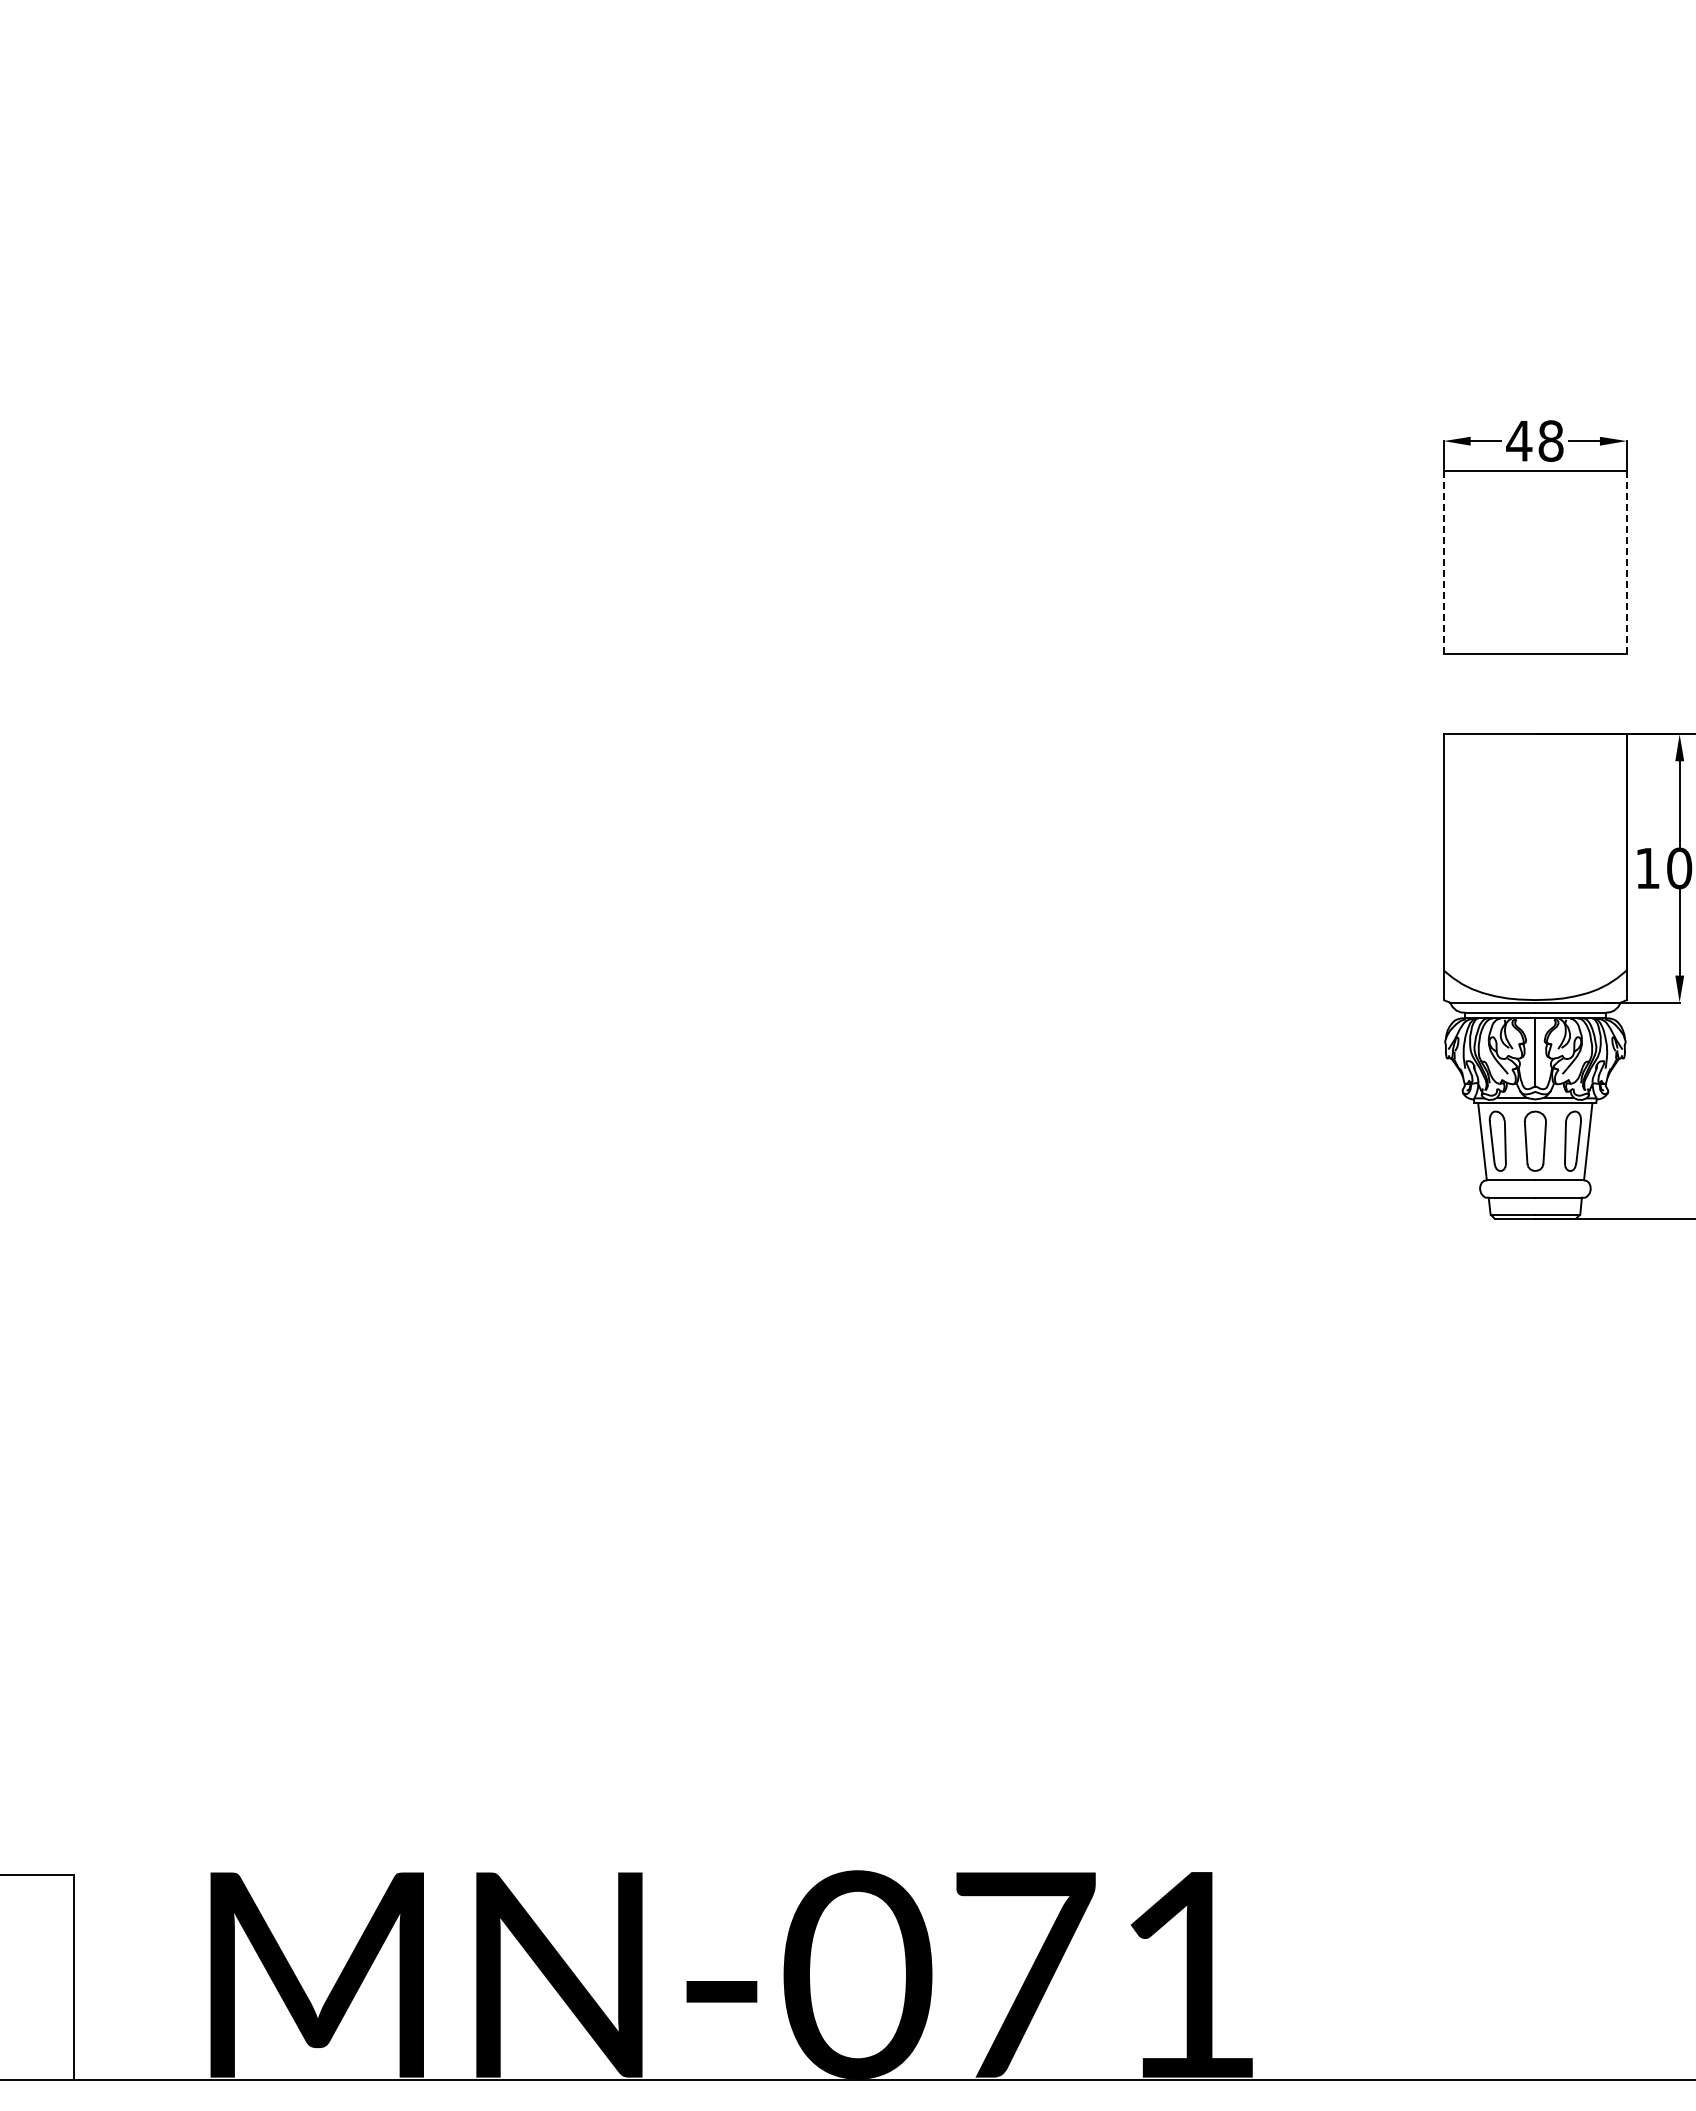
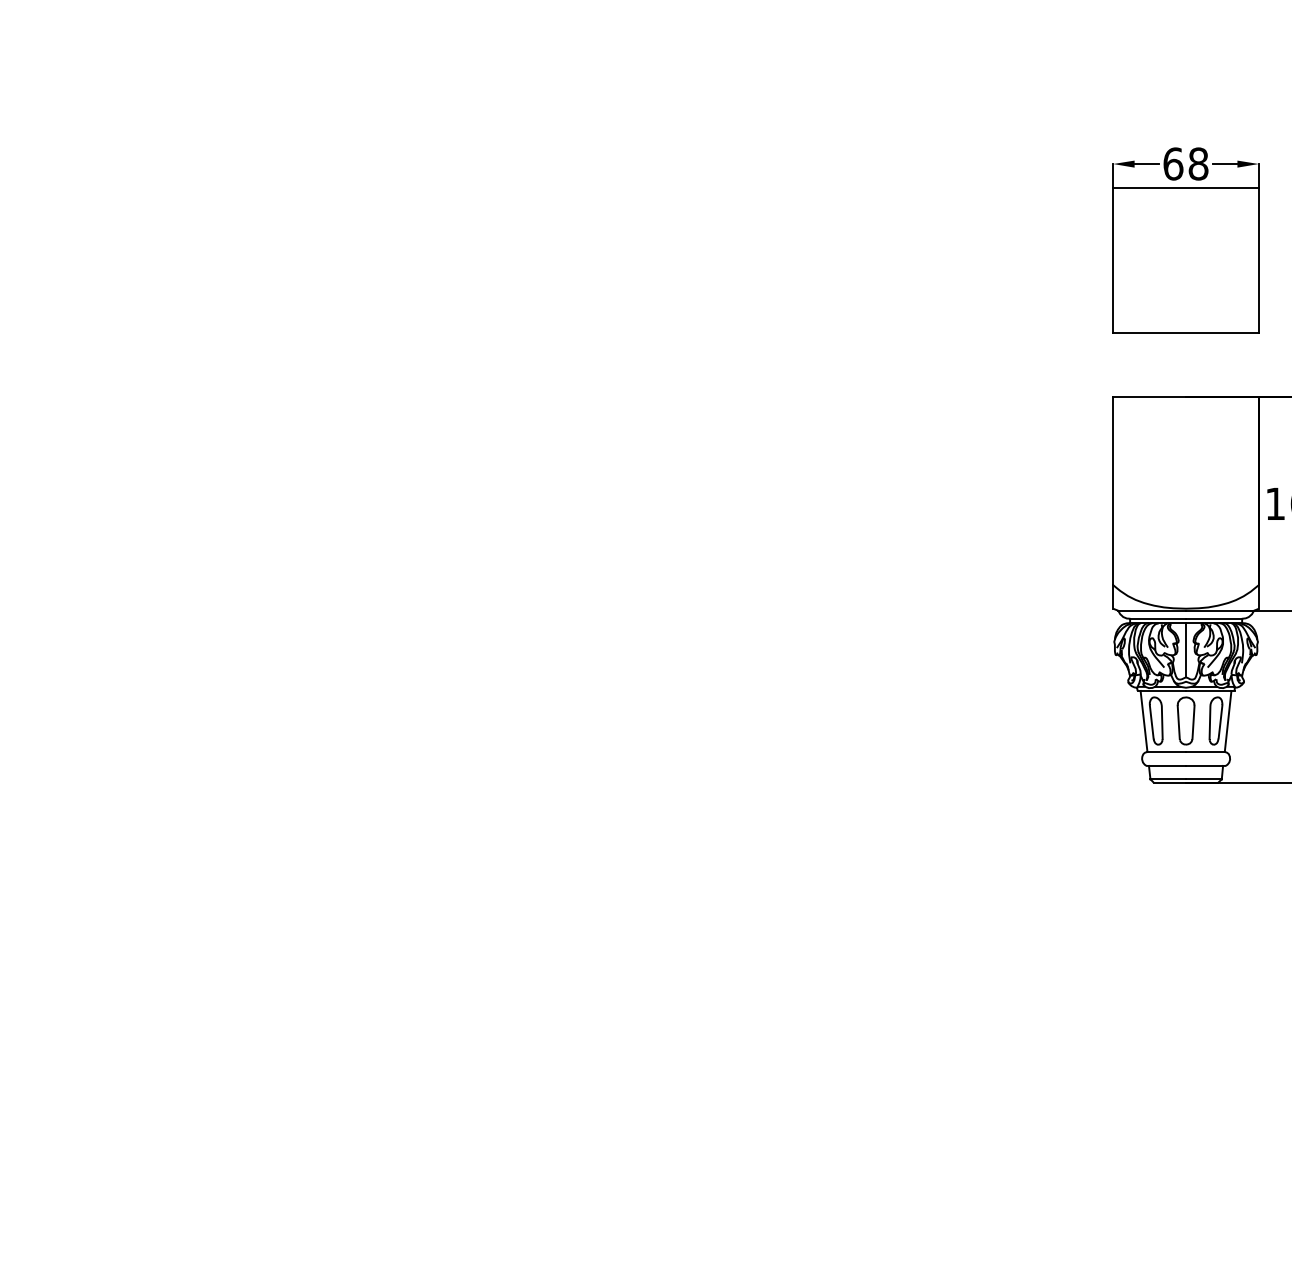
text: (1519, 440) -> (1173, 163), 48 -> 68
line: (1443, 562) -> (1112, 260), dashed -> solid
line: (1626, 562) -> (1258, 260), dashed -> solid

